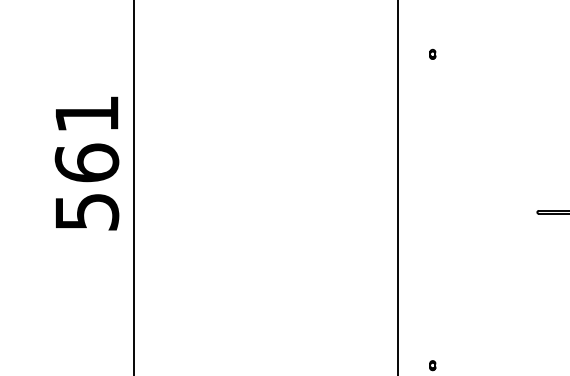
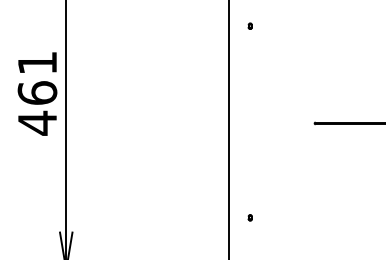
text: (86, 210) -> (37, 122), 561 -> 461

